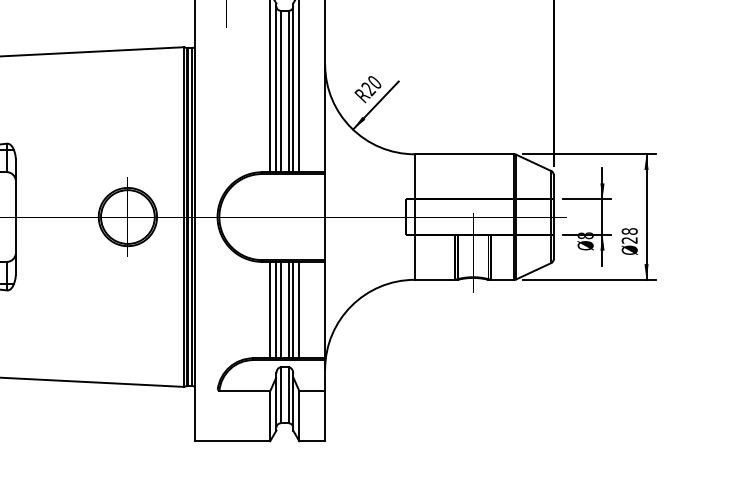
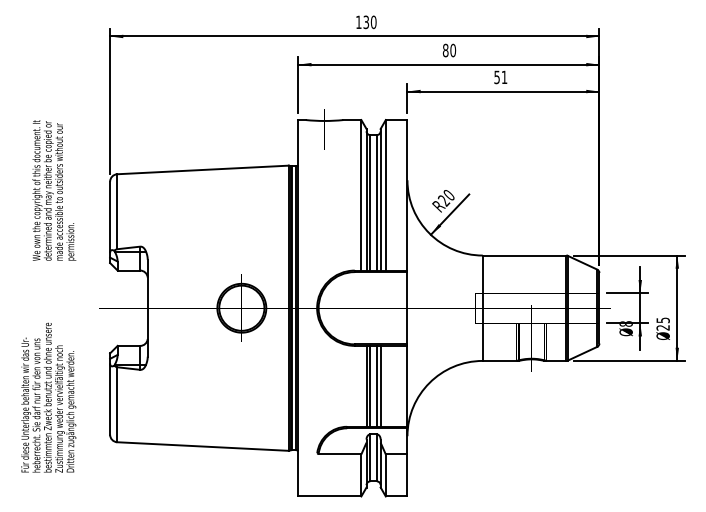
text: (628, 231) -> (662, 320), 28 -> 25
line: (270, 309) -> (361, 385), removed
line: (298, 309) -> (385, 385), removed

